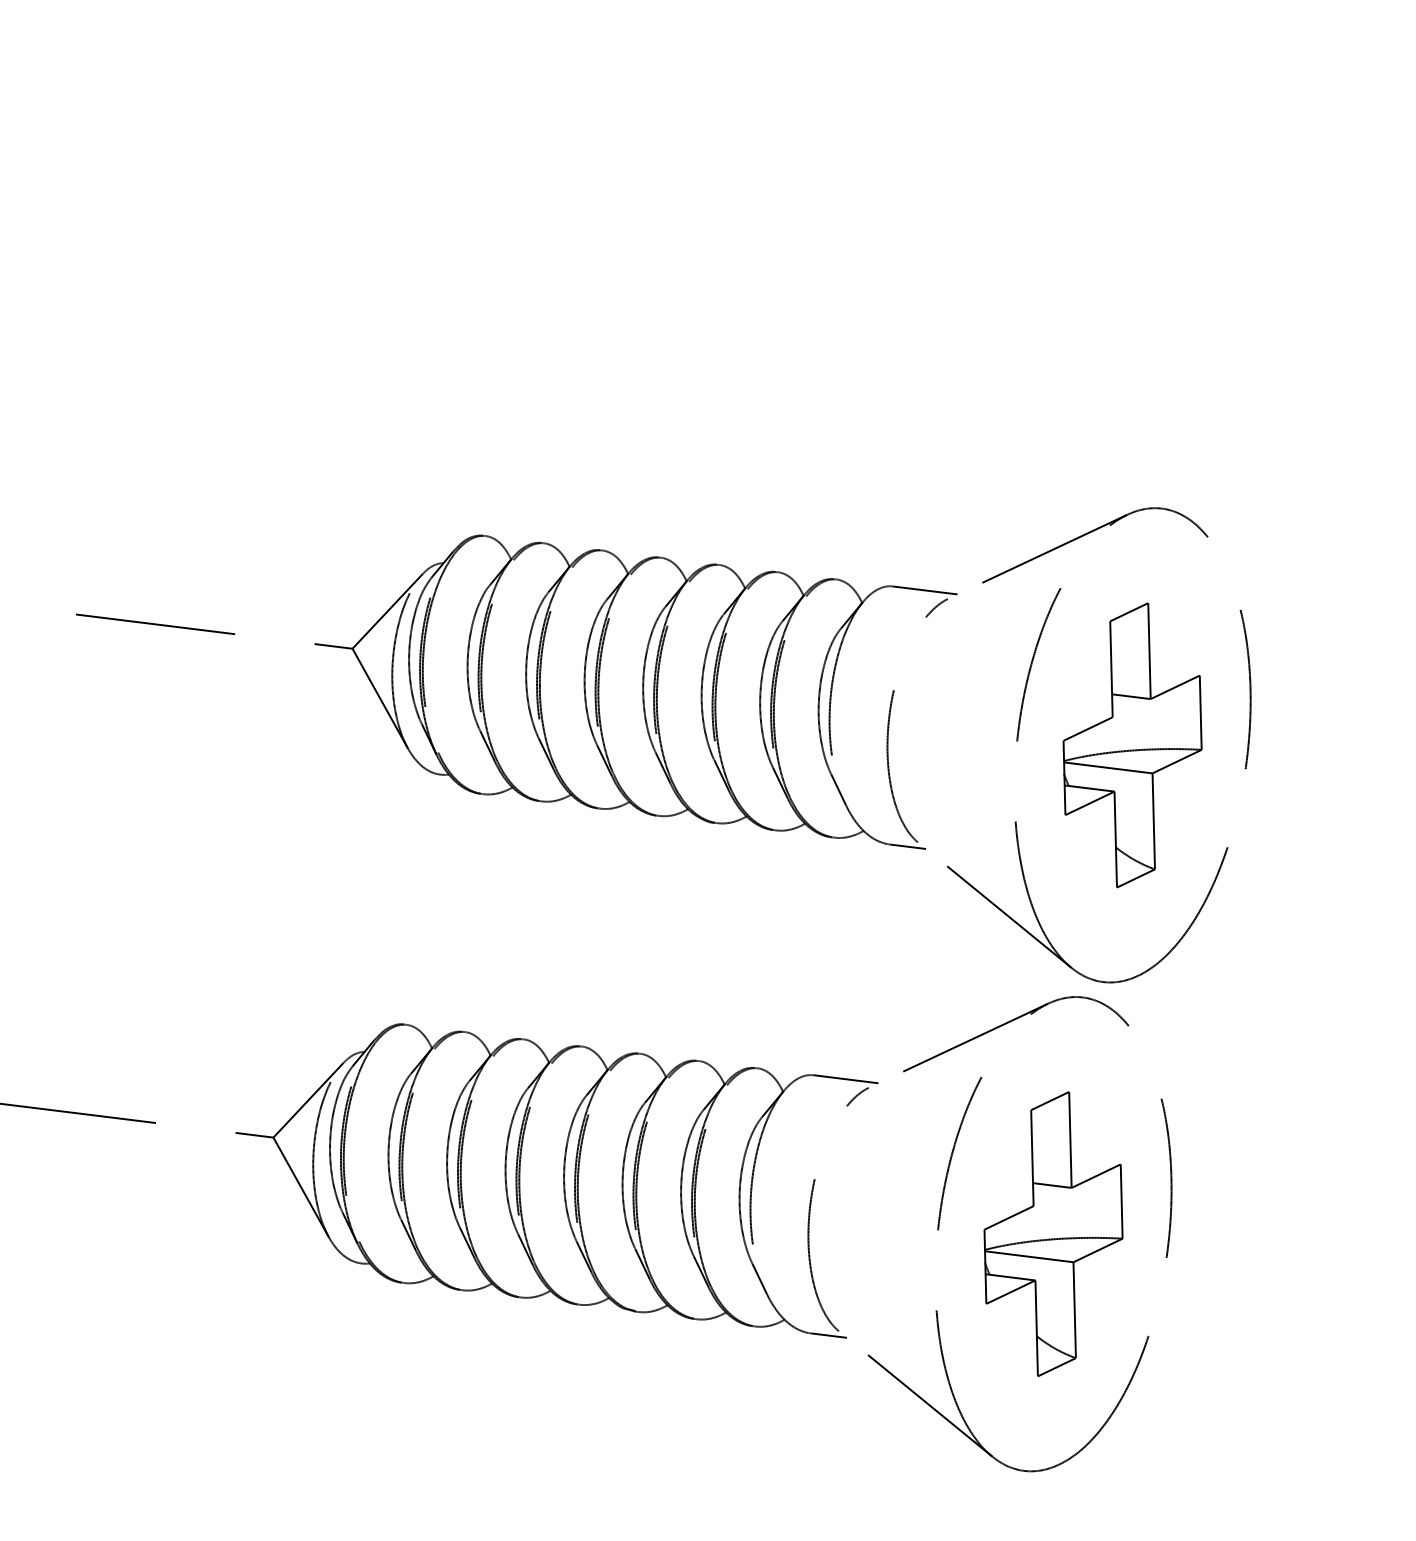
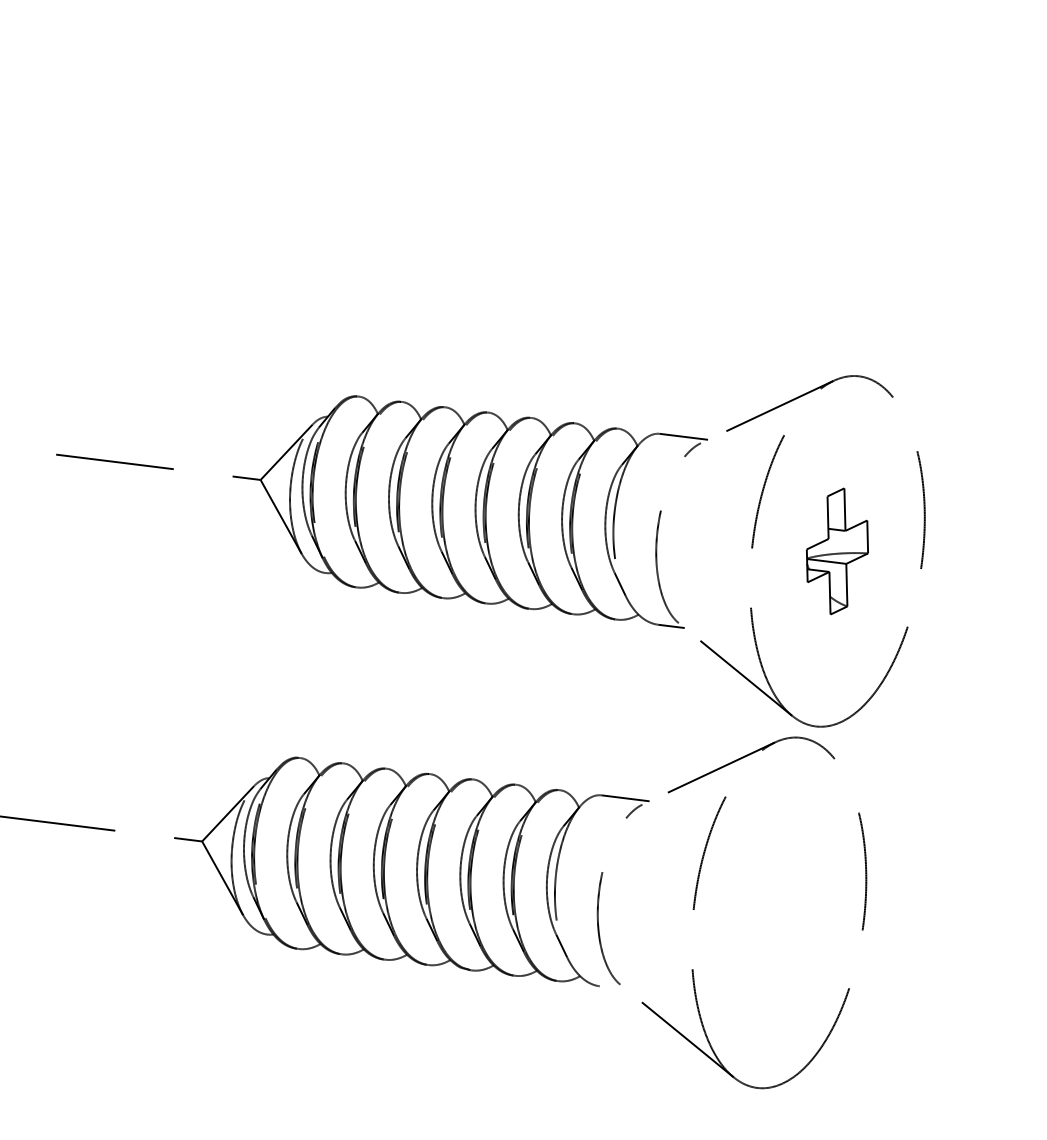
part: (1132, 745) -> (837, 551), size x0.6
part: (1053, 1233) -> (778, 912), removed
line: (829, 1335) -> (613, 987), removed

